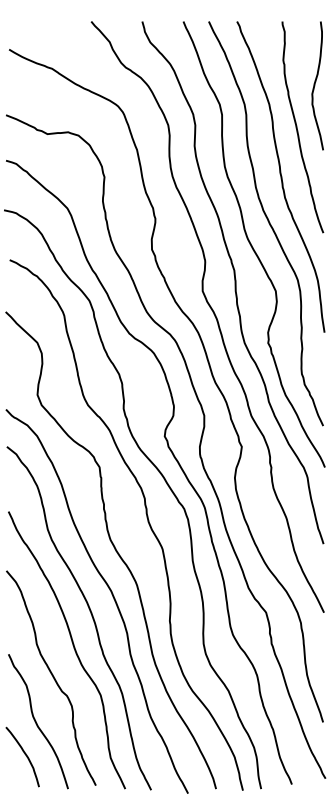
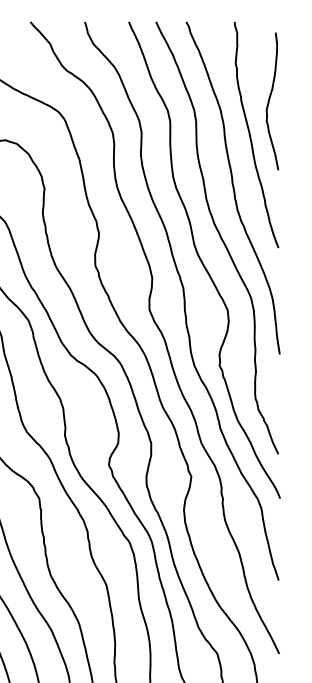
curve: (315, 85) -> (270, 100), moved

